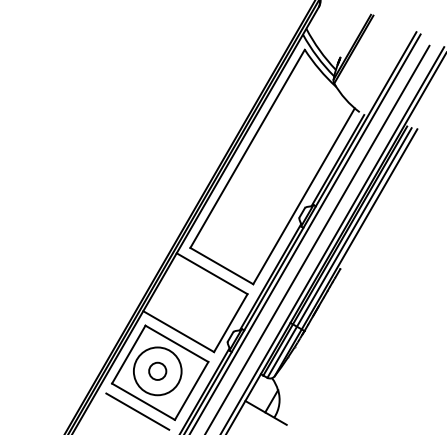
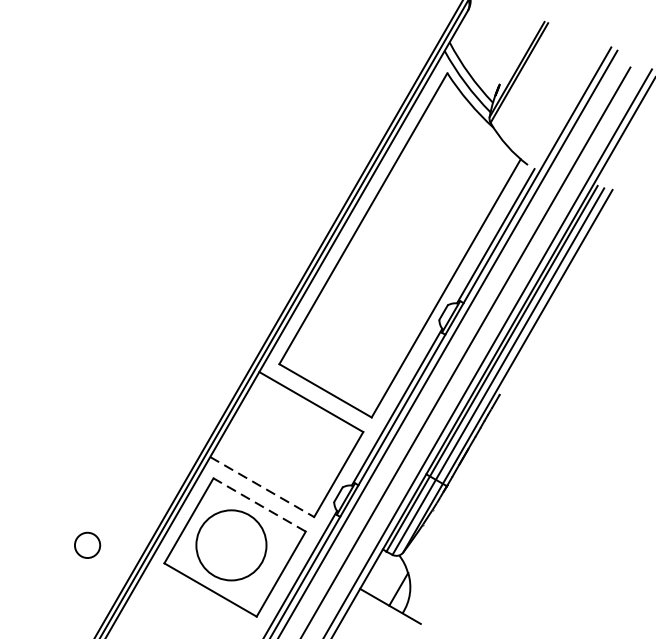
line: (178, 331) -> (261, 486), solid -> dashed
line: (176, 343) -> (258, 504), solid -> dashed
circle: (157, 370) -> (87, 544), moved
line: (137, 411) -> (201, 604), removed

